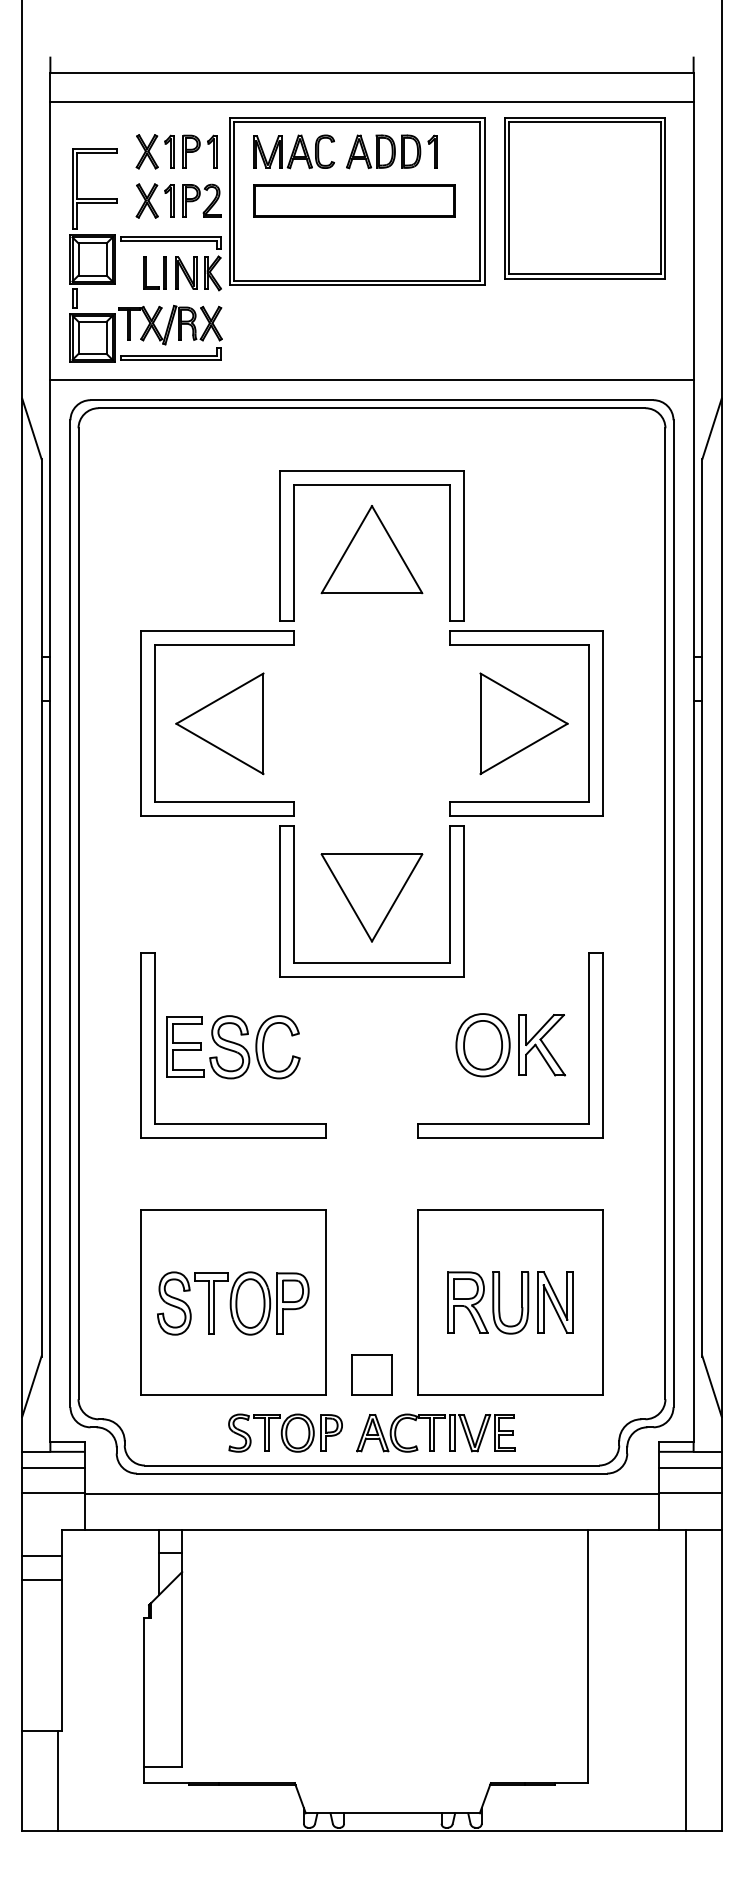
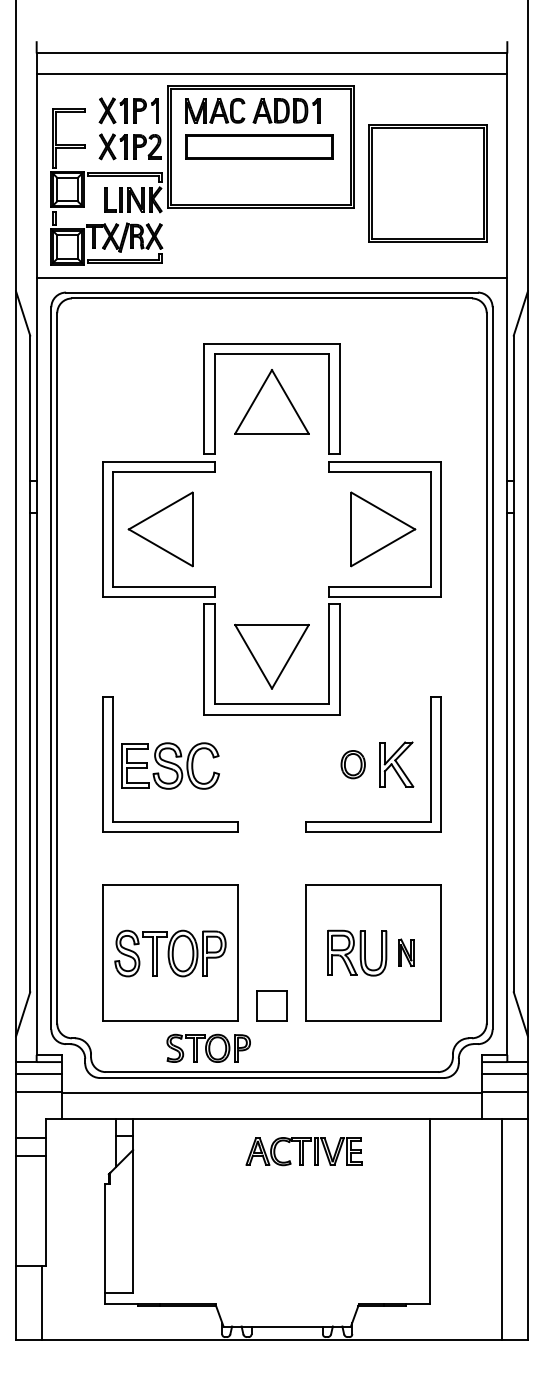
part: (584, 198) -> (427, 183), moved
part: (482, 1045) -> (352, 764), size x0.6
part: (555, 1302) -> (406, 952), size x0.6
part: (435, 1432) -> (303, 1151), moved

